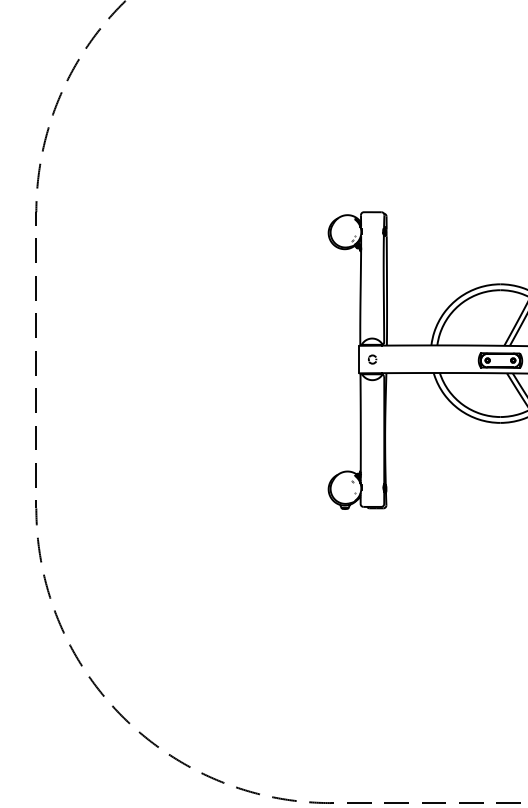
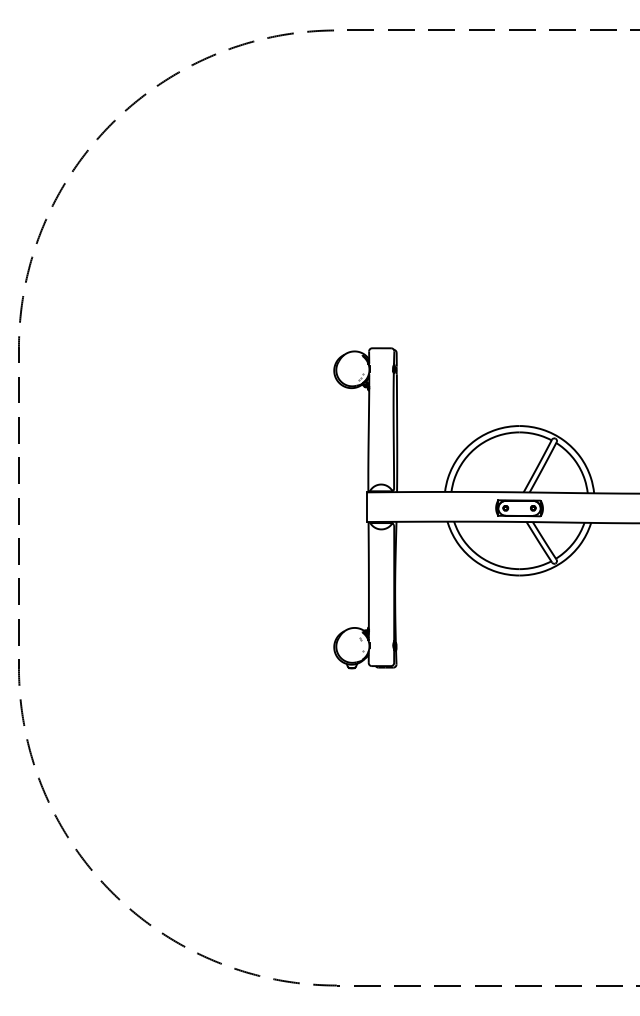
part: (372, 358) -> (381, 506), removed

